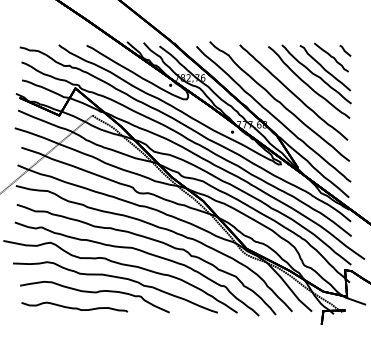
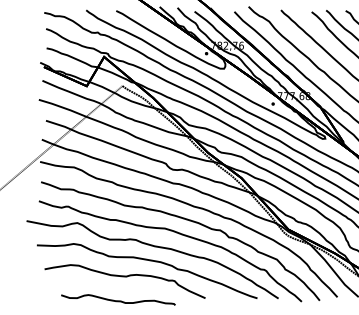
curve: (74, 307) -> (118, 300), moved

